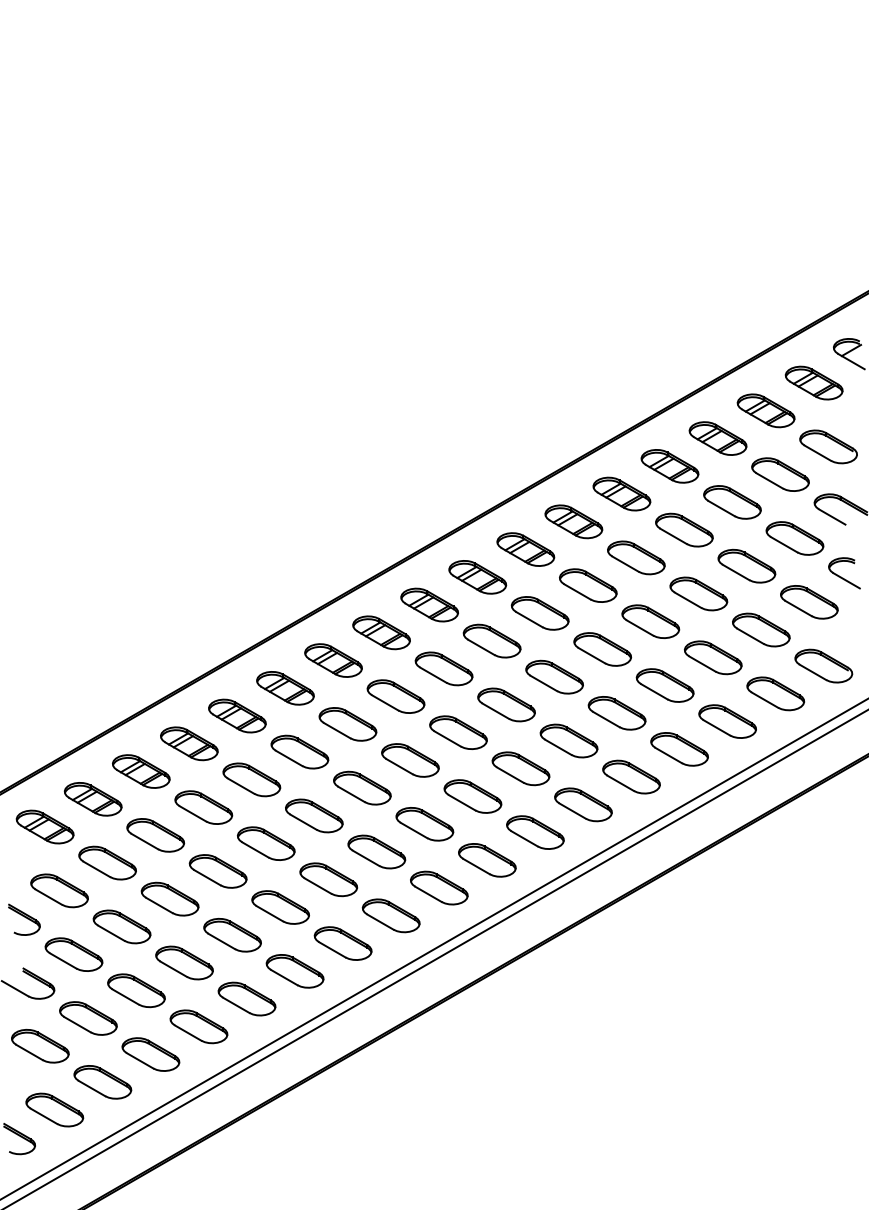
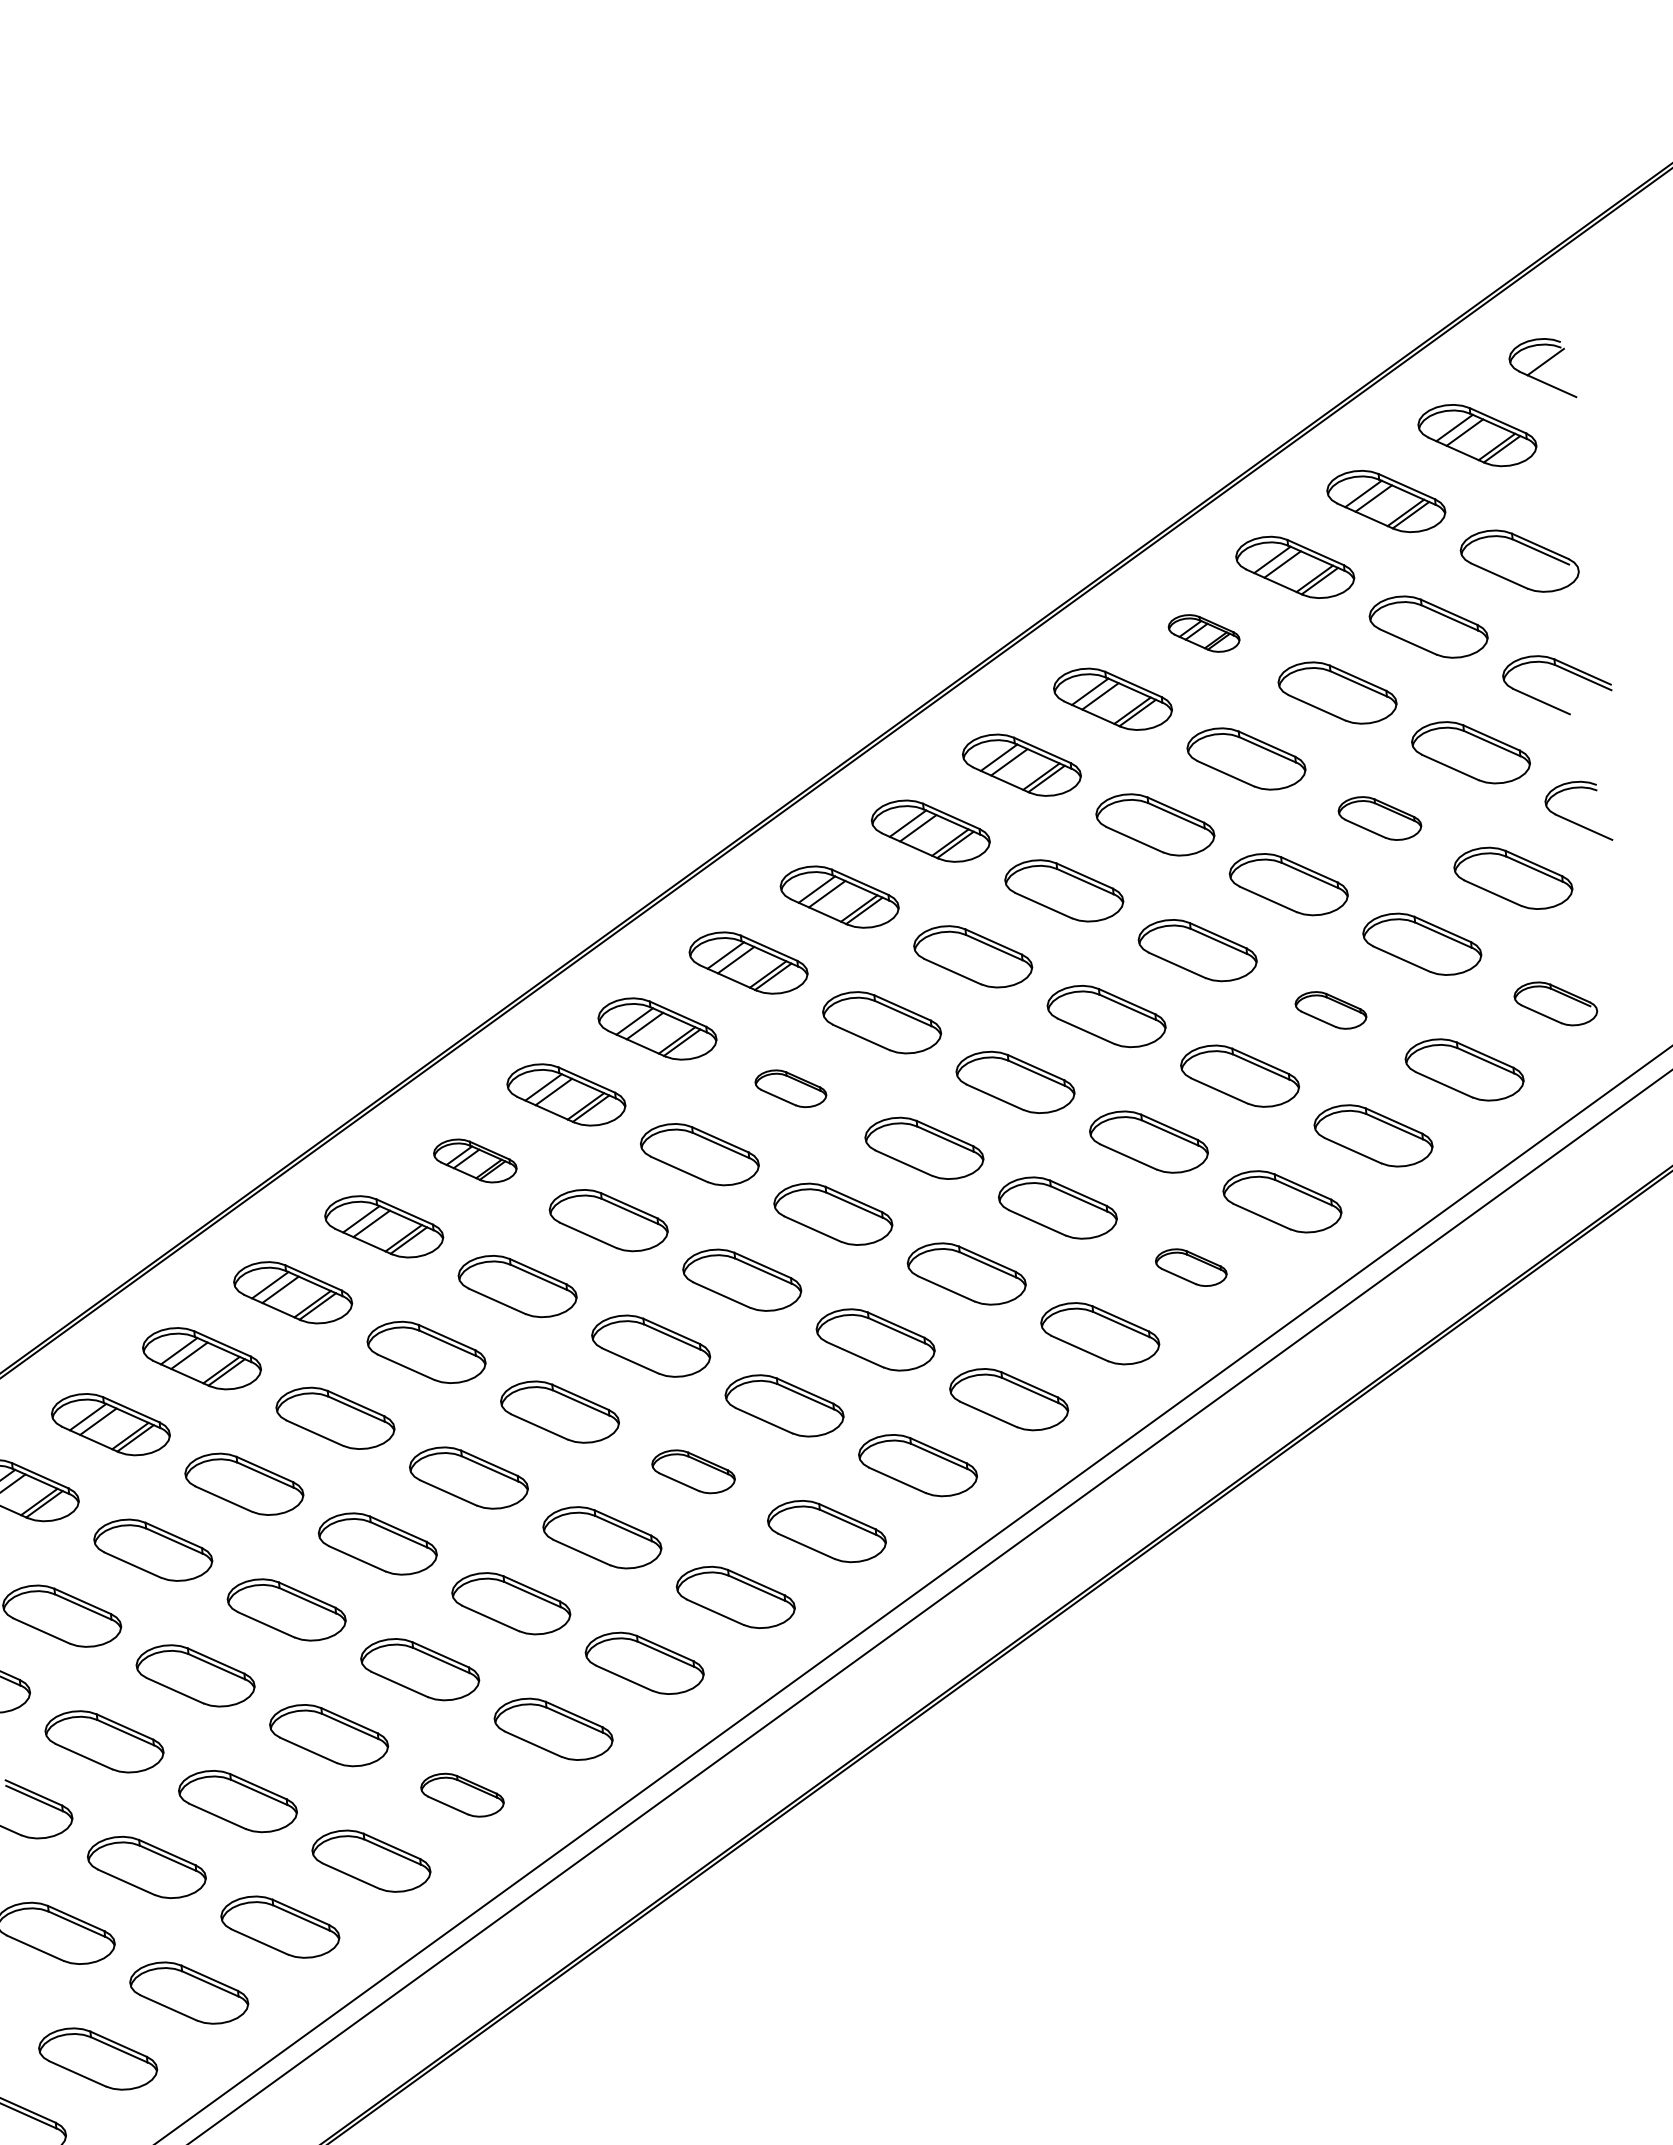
part: (669, 466) -> (1203, 633), size x0.6
part: (746, 565) -> (1378, 817), size x0.7
part: (712, 657) -> (1329, 1009), size x0.6
part: (823, 665) -> (1555, 1002), size x0.7
part: (443, 668) -> (789, 1088), size x0.6
part: (285, 688) -> (475, 1161), size x0.7
part: (631, 776) -> (1191, 1266), size x0.6
part: (376, 851) -> (692, 1470), size x0.7
part: (246, 998) -> (461, 1794), size x0.7

